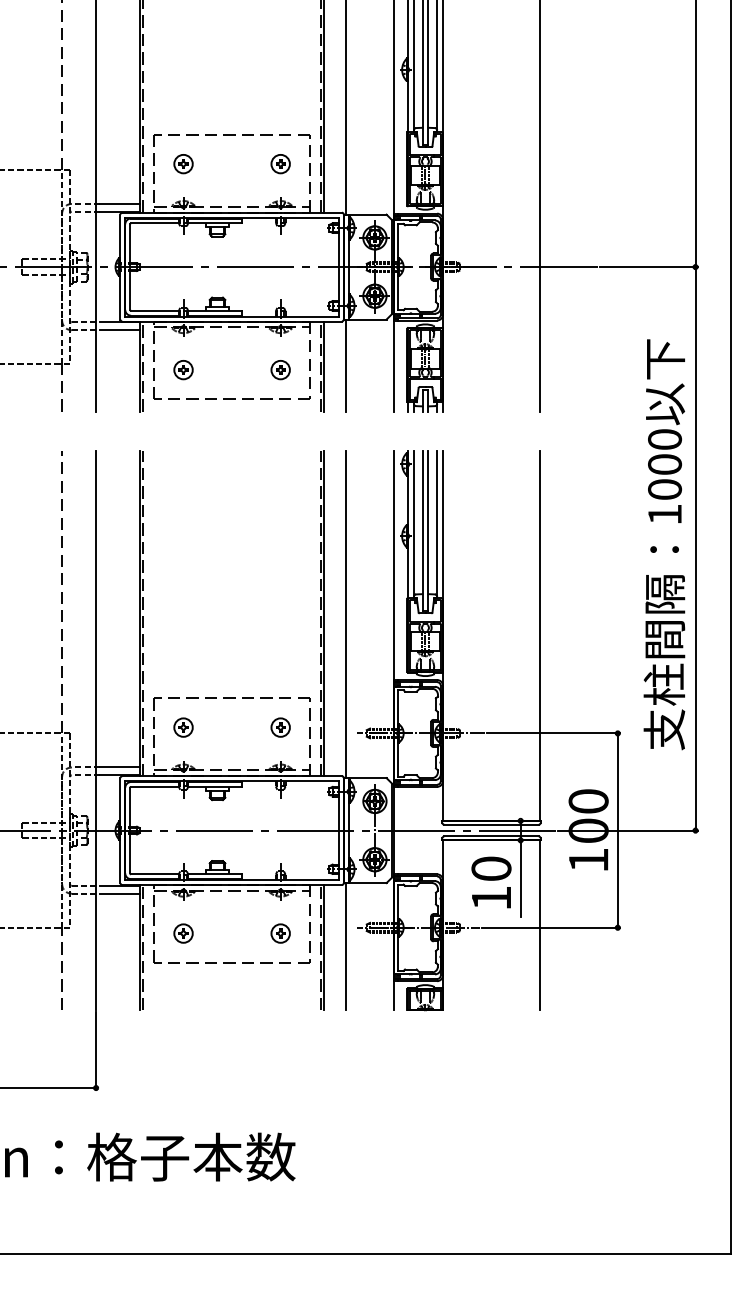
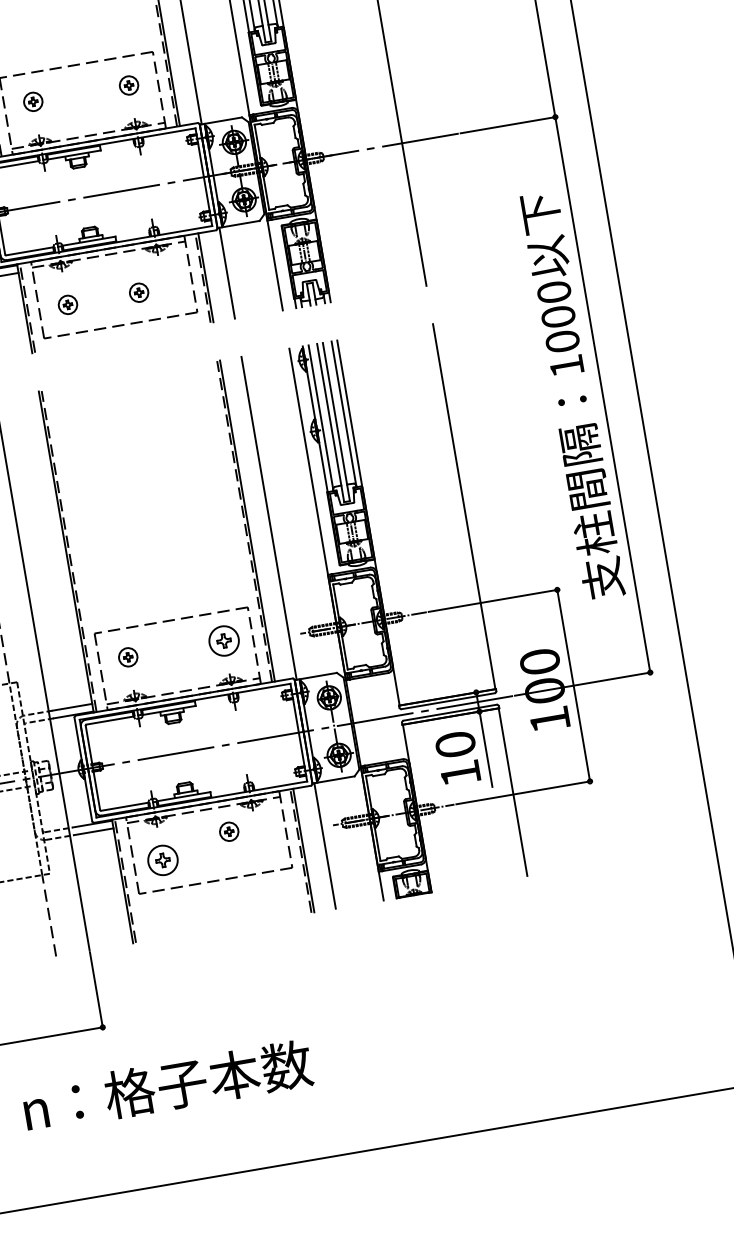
part: (280, 370) -> (139, 293), moved
part: (280, 727) -> (223, 640), size x1.6
part: (183, 933) -> (162, 860), size x1.6
part: (280, 933) -> (229, 831), moved

